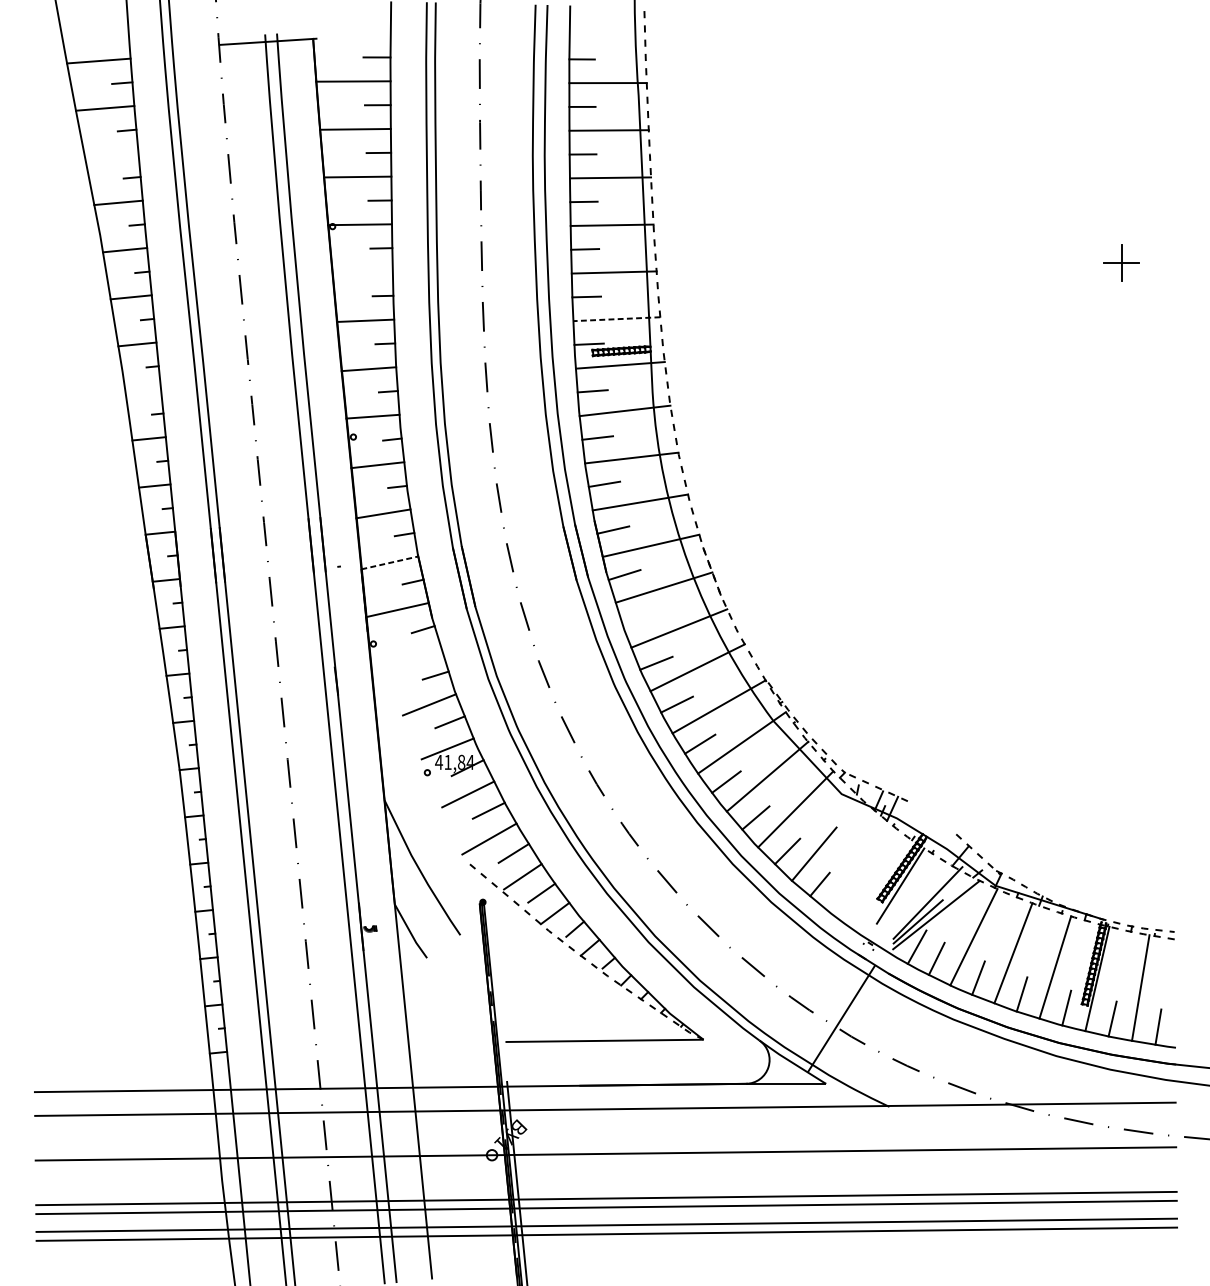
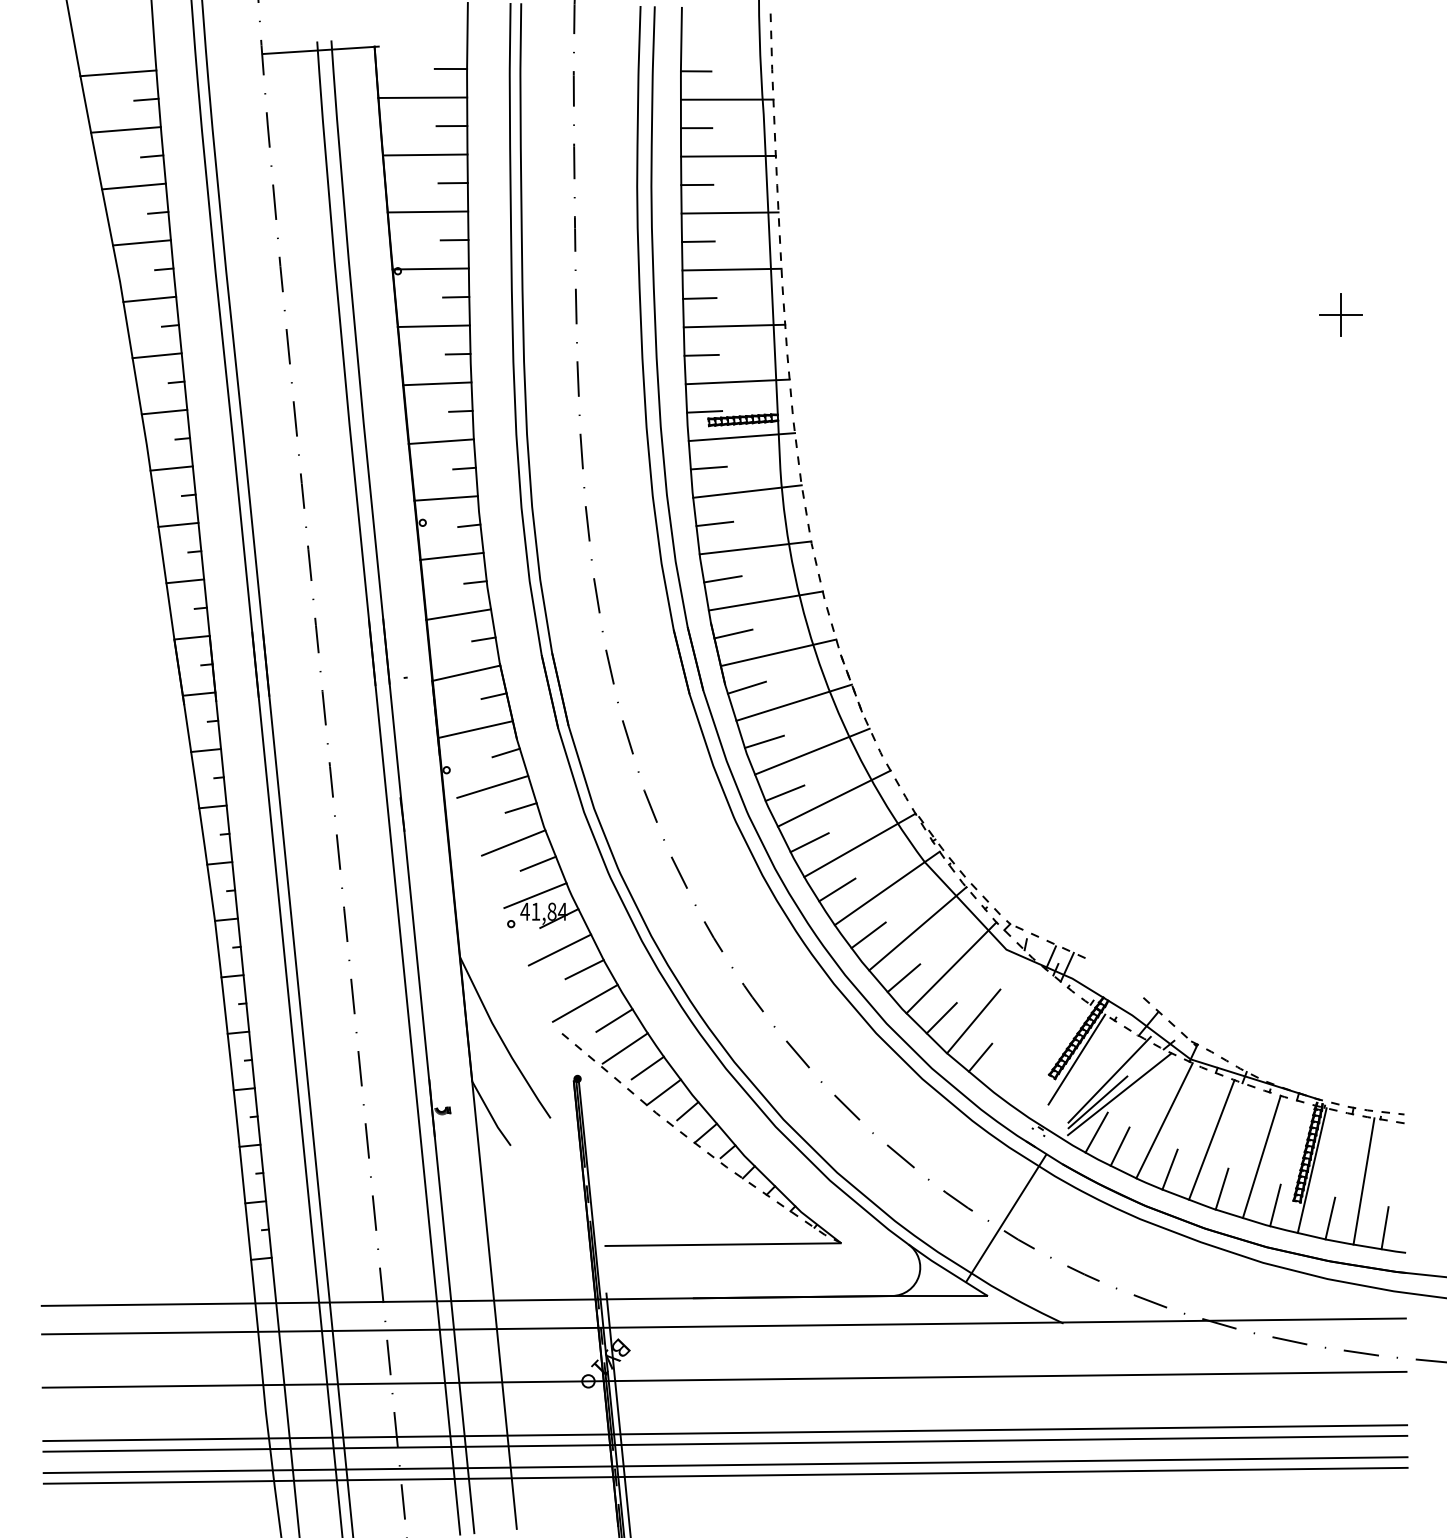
line: (111, 155) -> (133, 186), added
line: (362, 272) -> (433, 326), added
line: (616, 318) -> (737, 381), dashed -> solid
line: (143, 391) -> (171, 468), added
line: (390, 563) -> (466, 673), dashed -> solid
line: (638, 619) -> (763, 741), added
line: (411, 657) -> (492, 786), added

